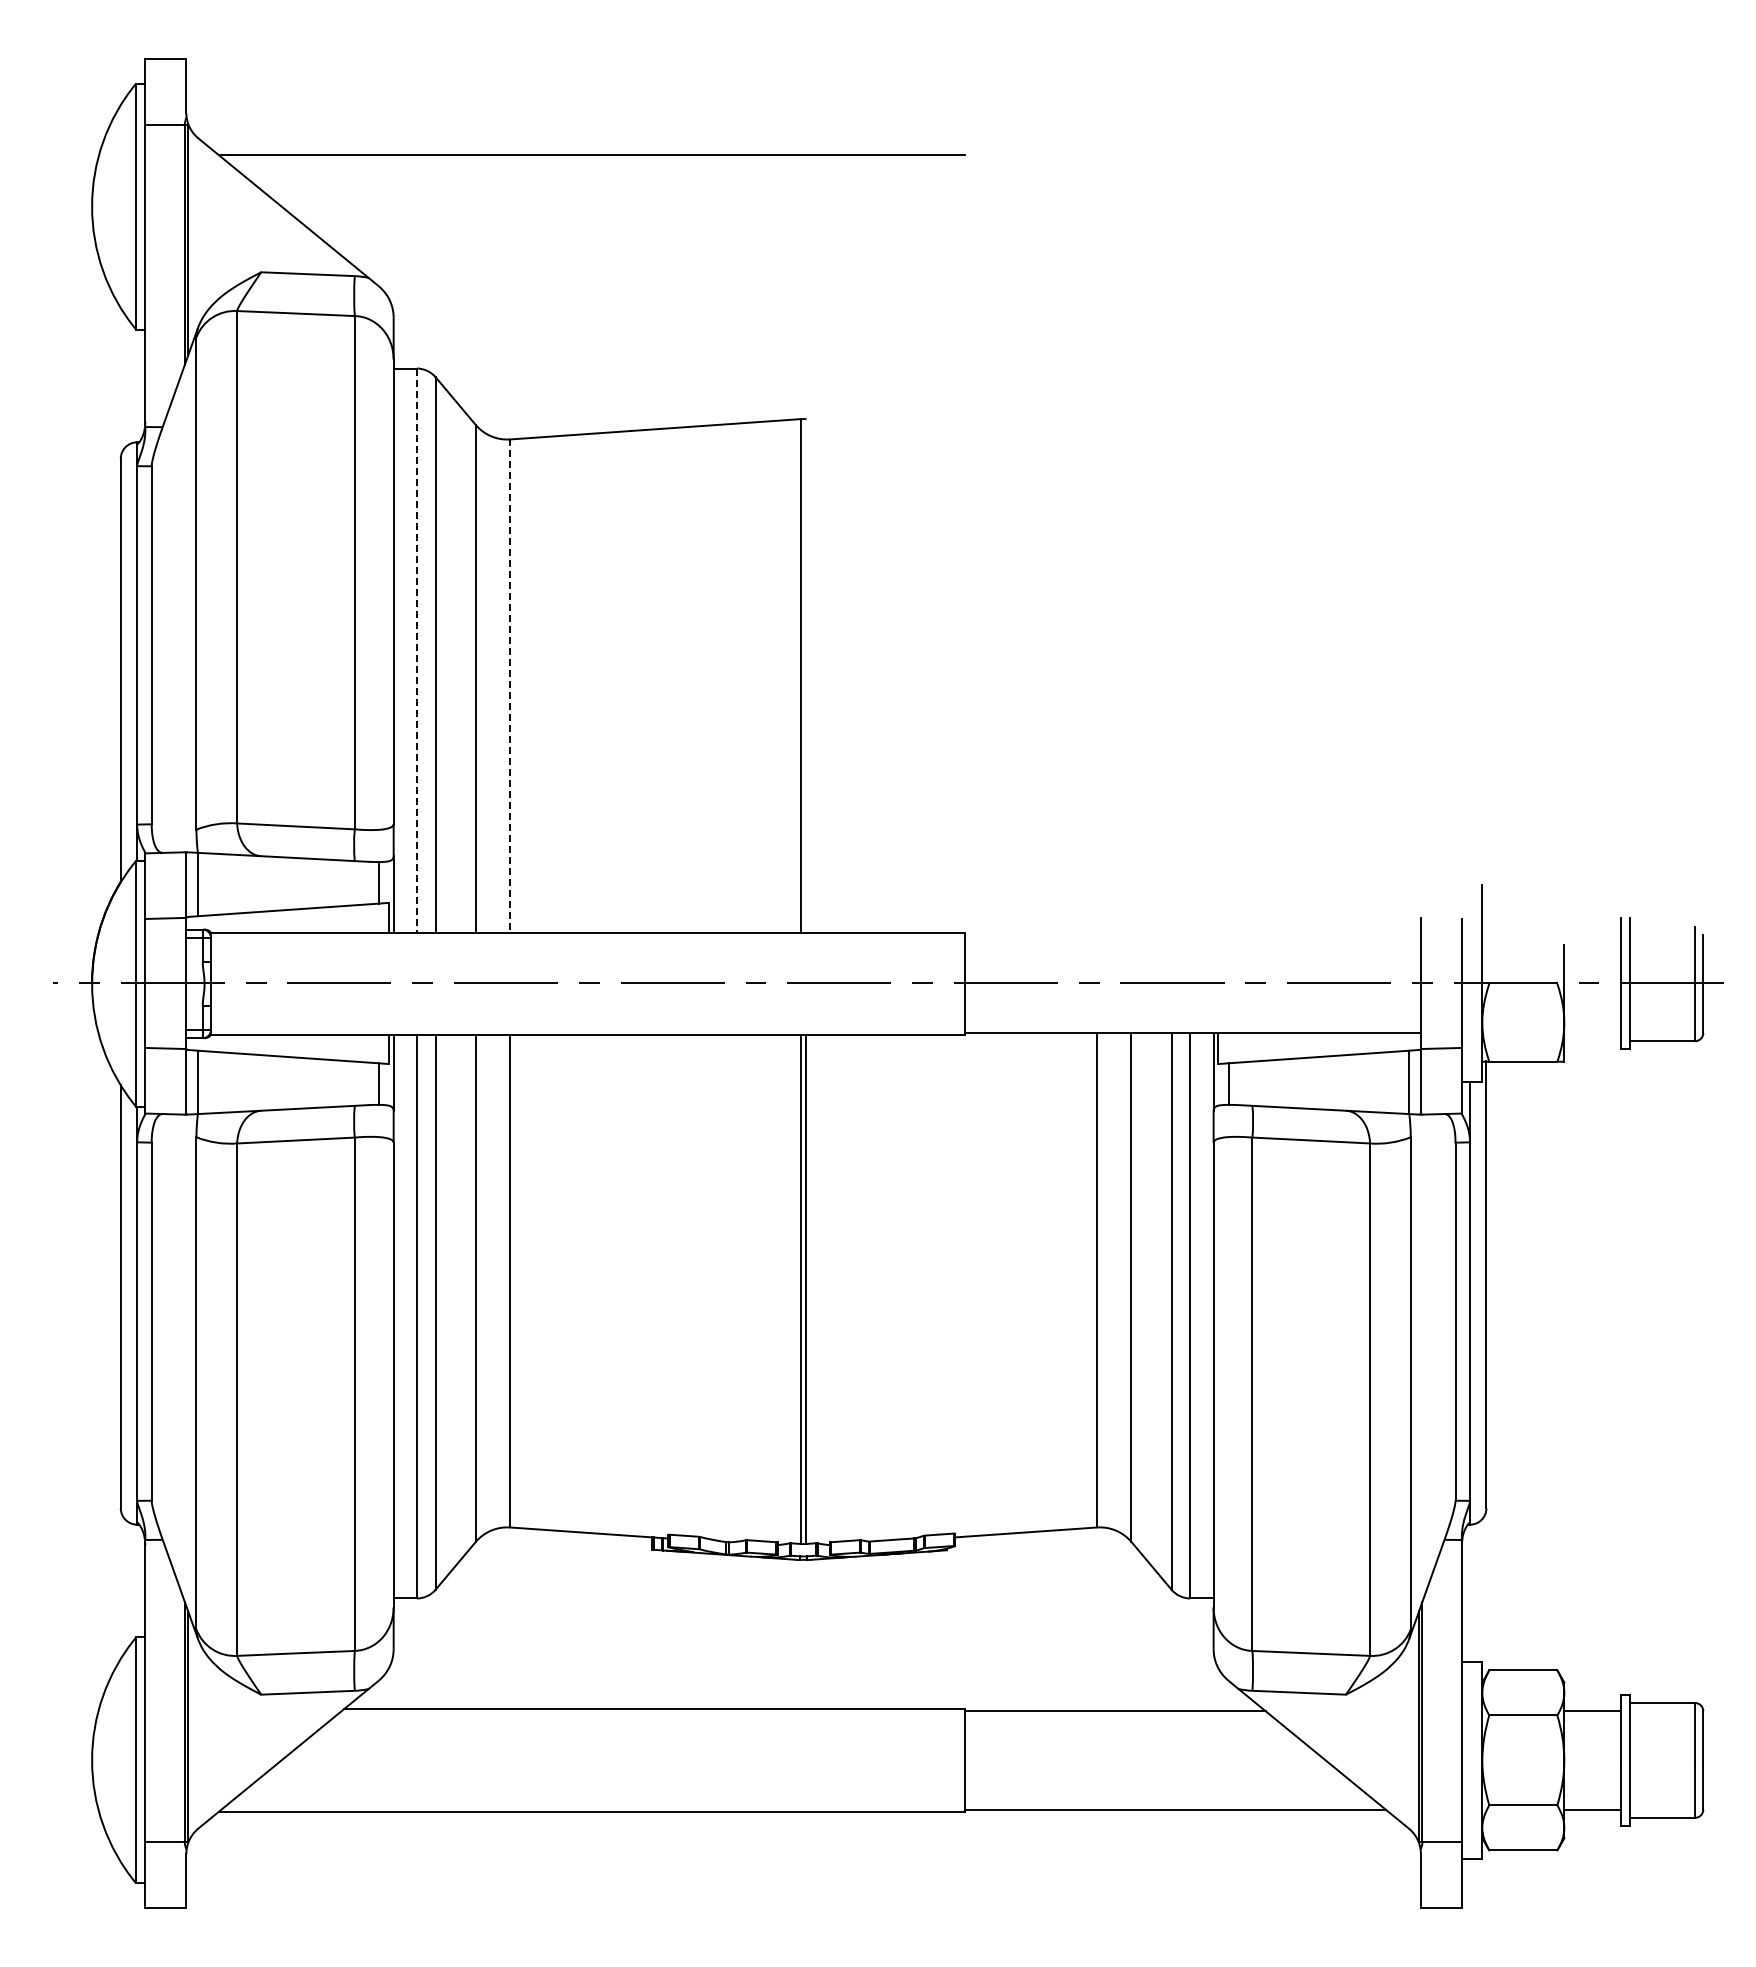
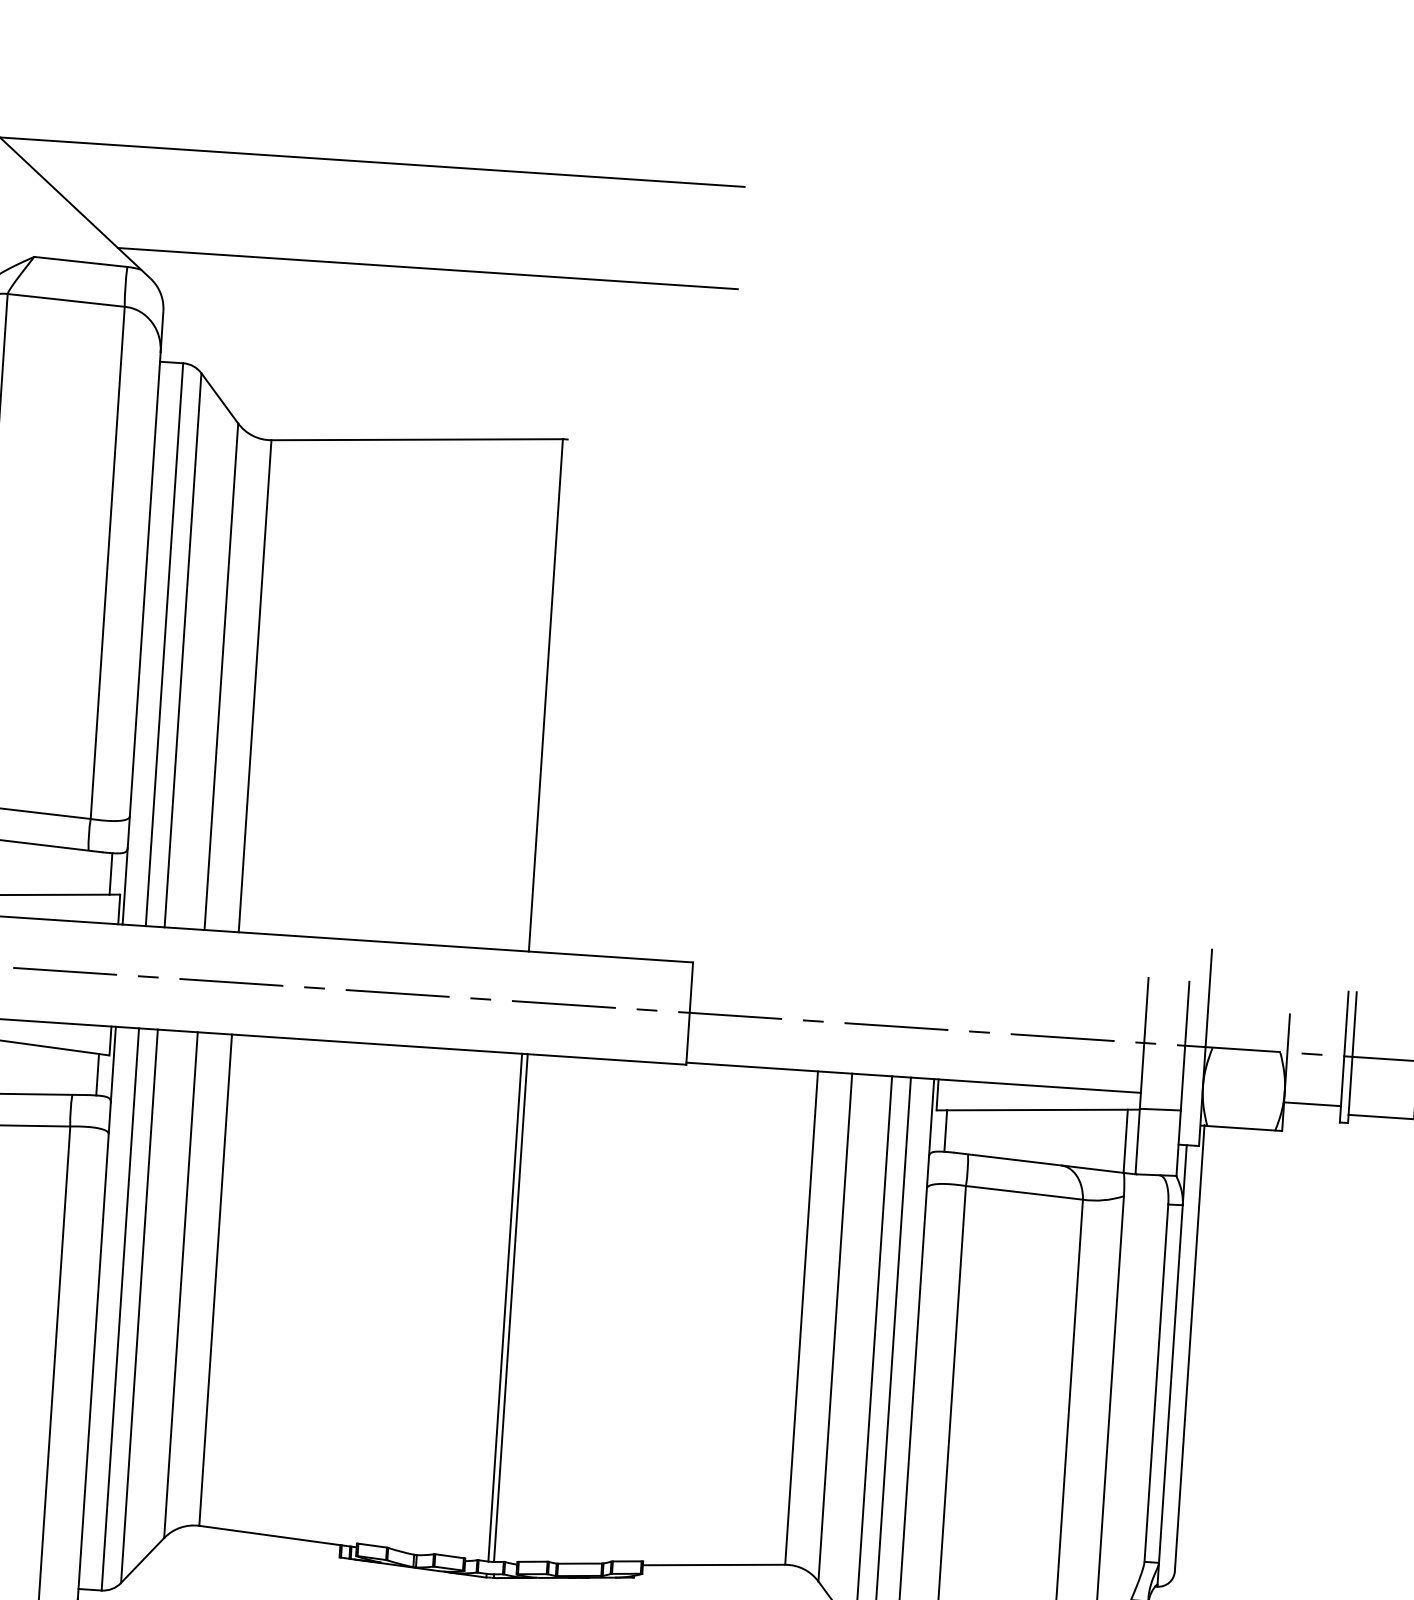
line: (654, 257) -> (427, 268), added
line: (416, 651) -> (164, 645), dashed -> solid
line: (510, 686) -> (255, 686), dashed -> solid
line: (1592, 1033) -> (1312, 1104), added

